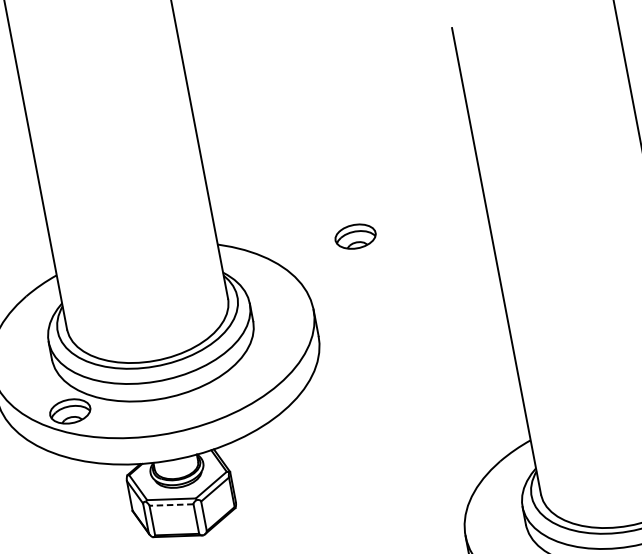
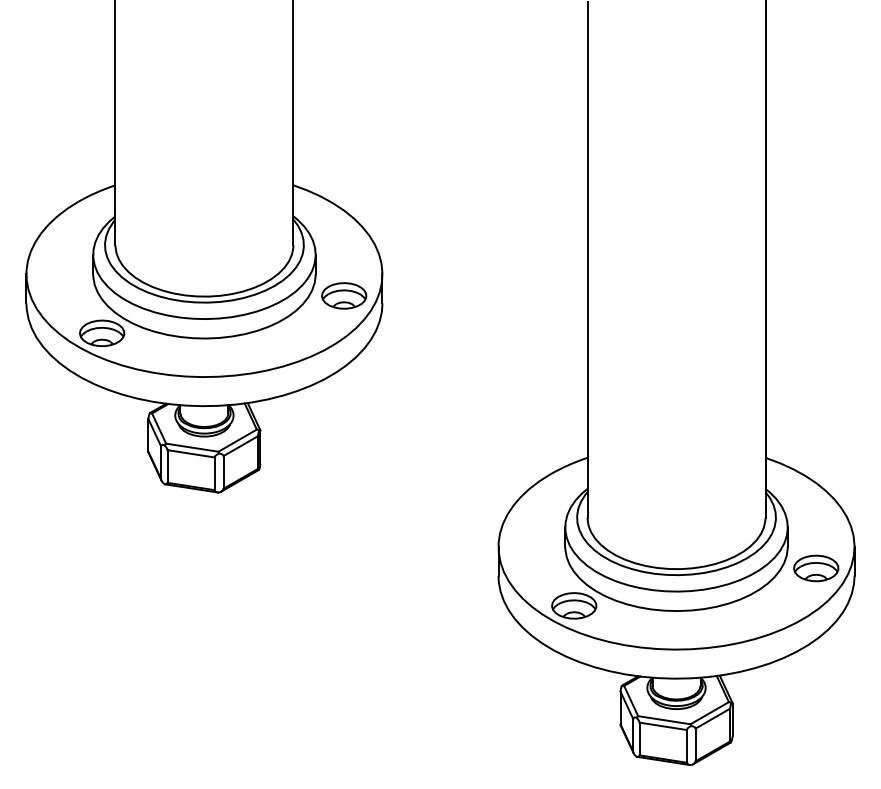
part: (355, 236) -> (344, 295), moved
line: (171, 504) -> (191, 453), dashed -> solid

